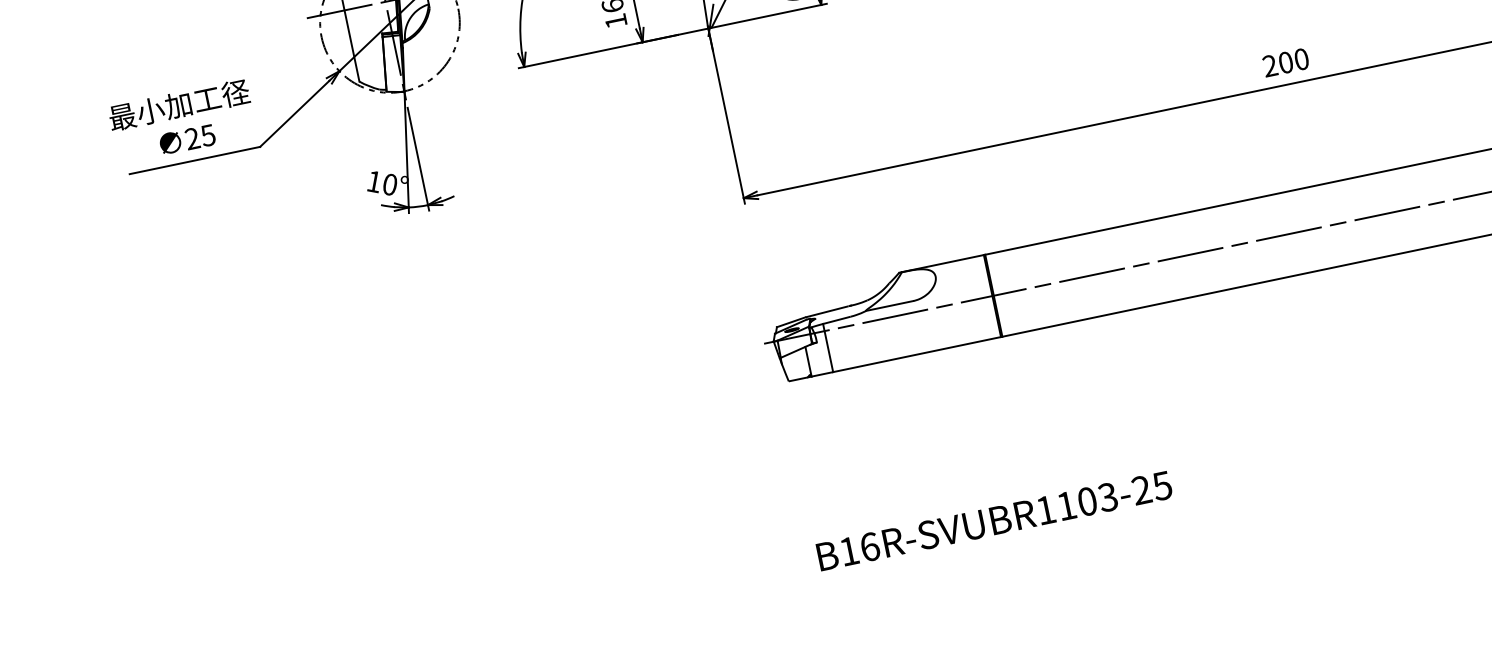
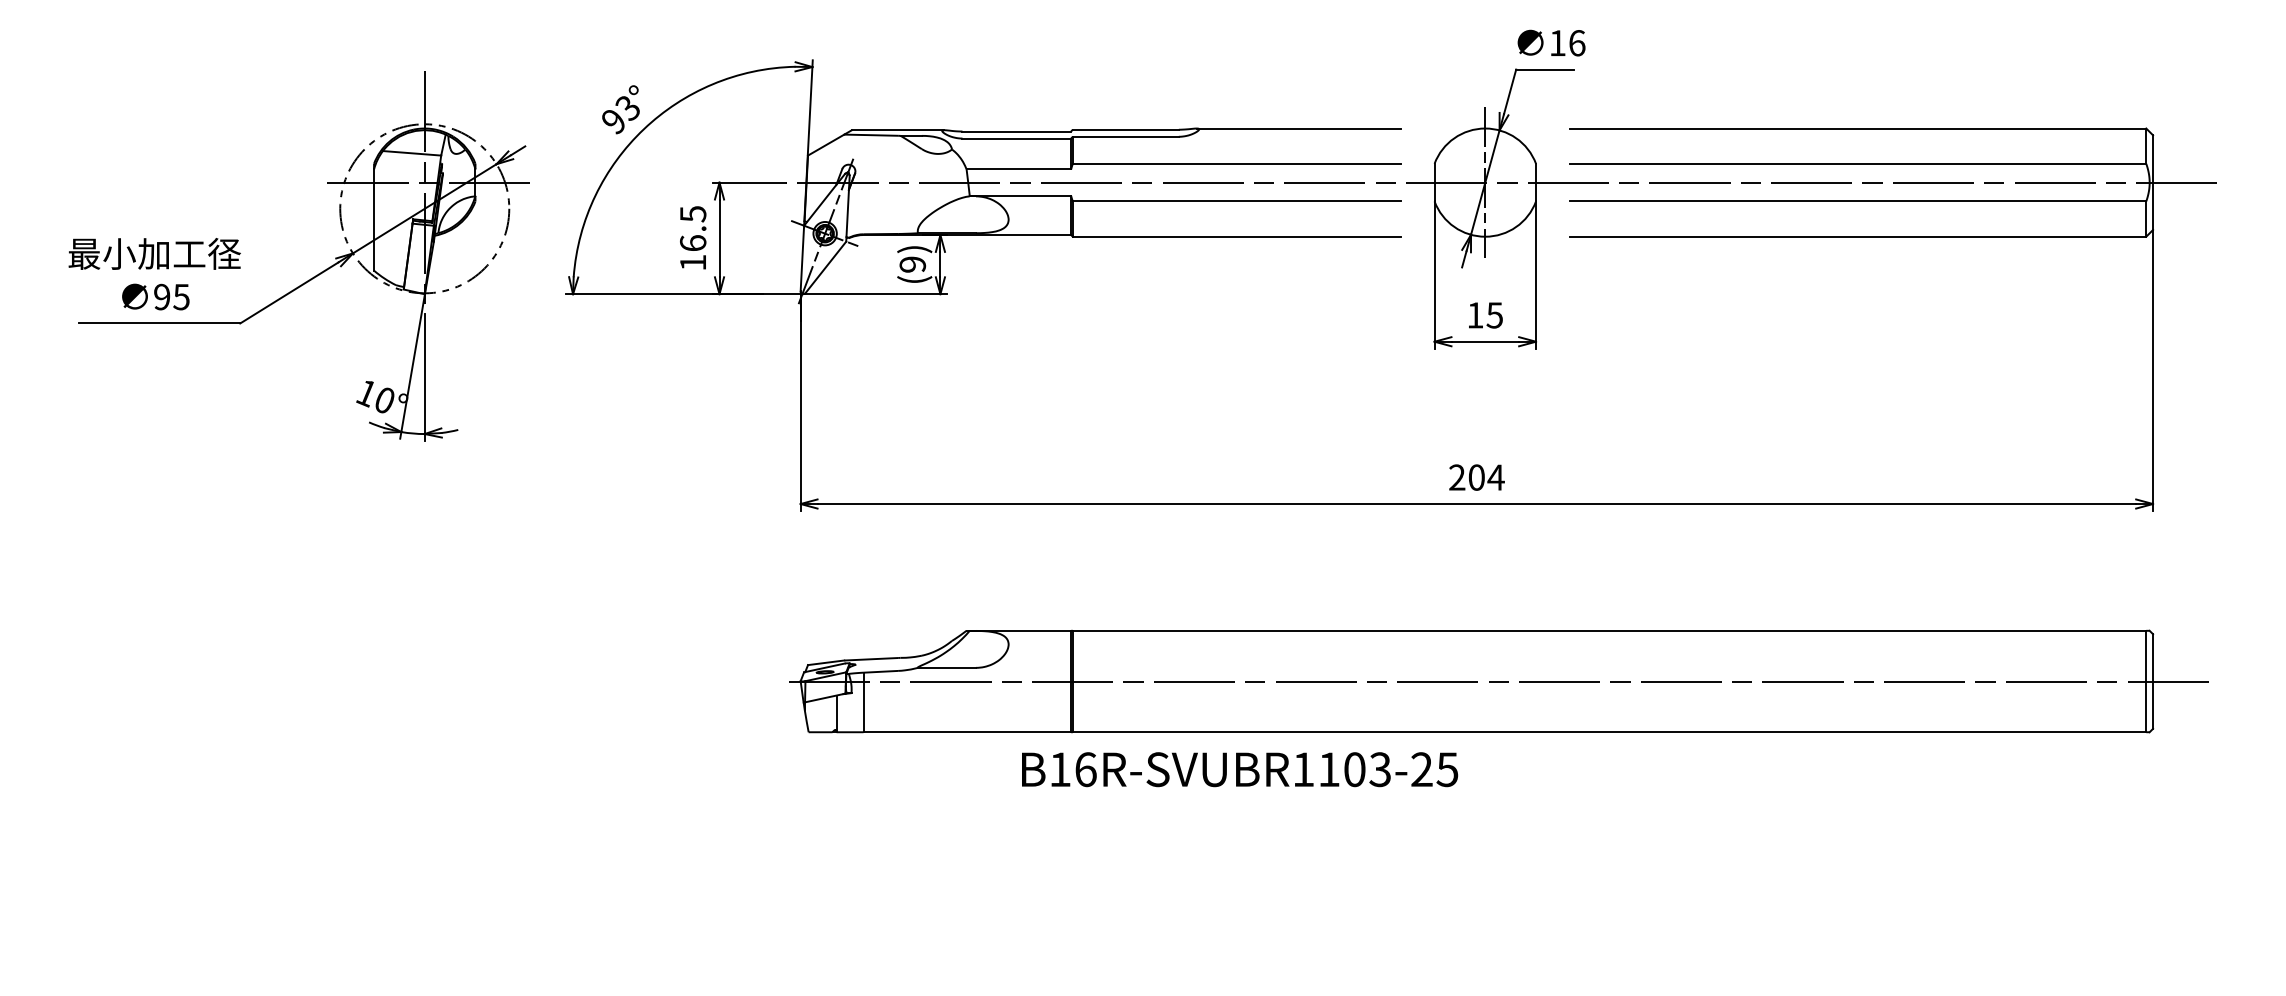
text: (1301, 59) -> (1495, 477), 200 -> 204
text: (192, 139) -> (162, 297), 25 -> 95
text: (994, 520) -> (1240, 769), moved

